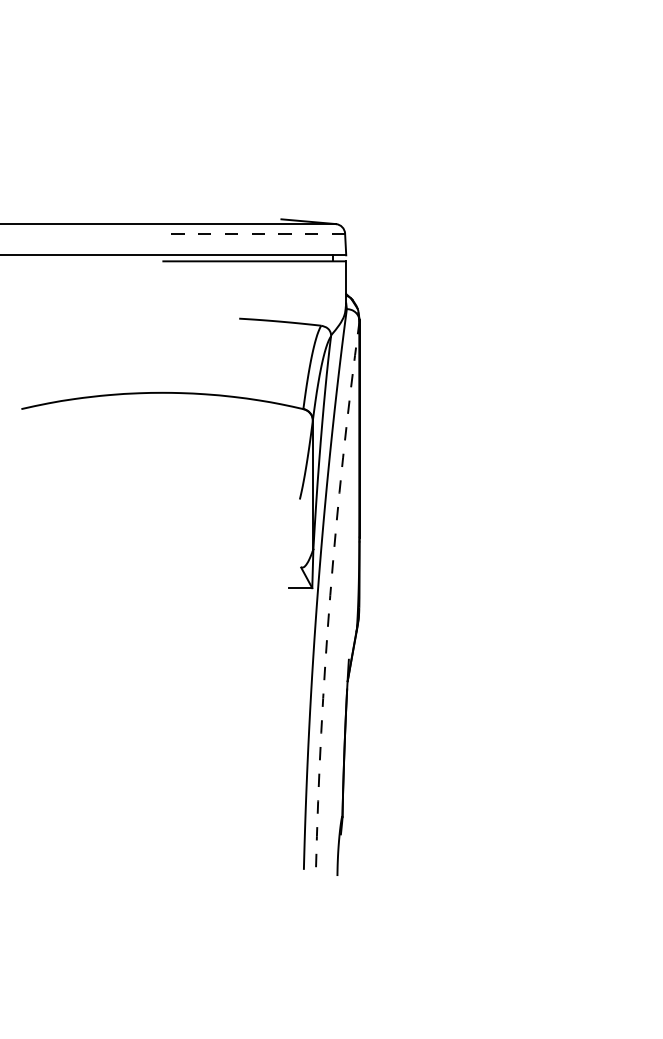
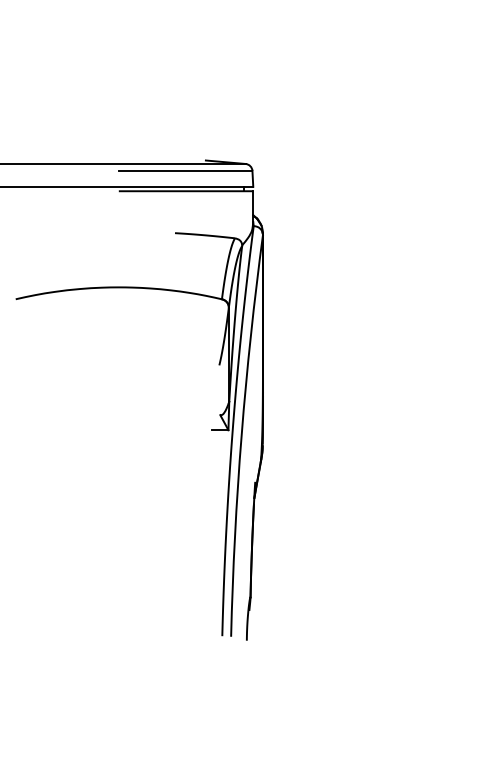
line: (253, 233) -> (185, 170), dashed -> solid
arc: (330, 595) -> (241, 435), dashed -> solid

